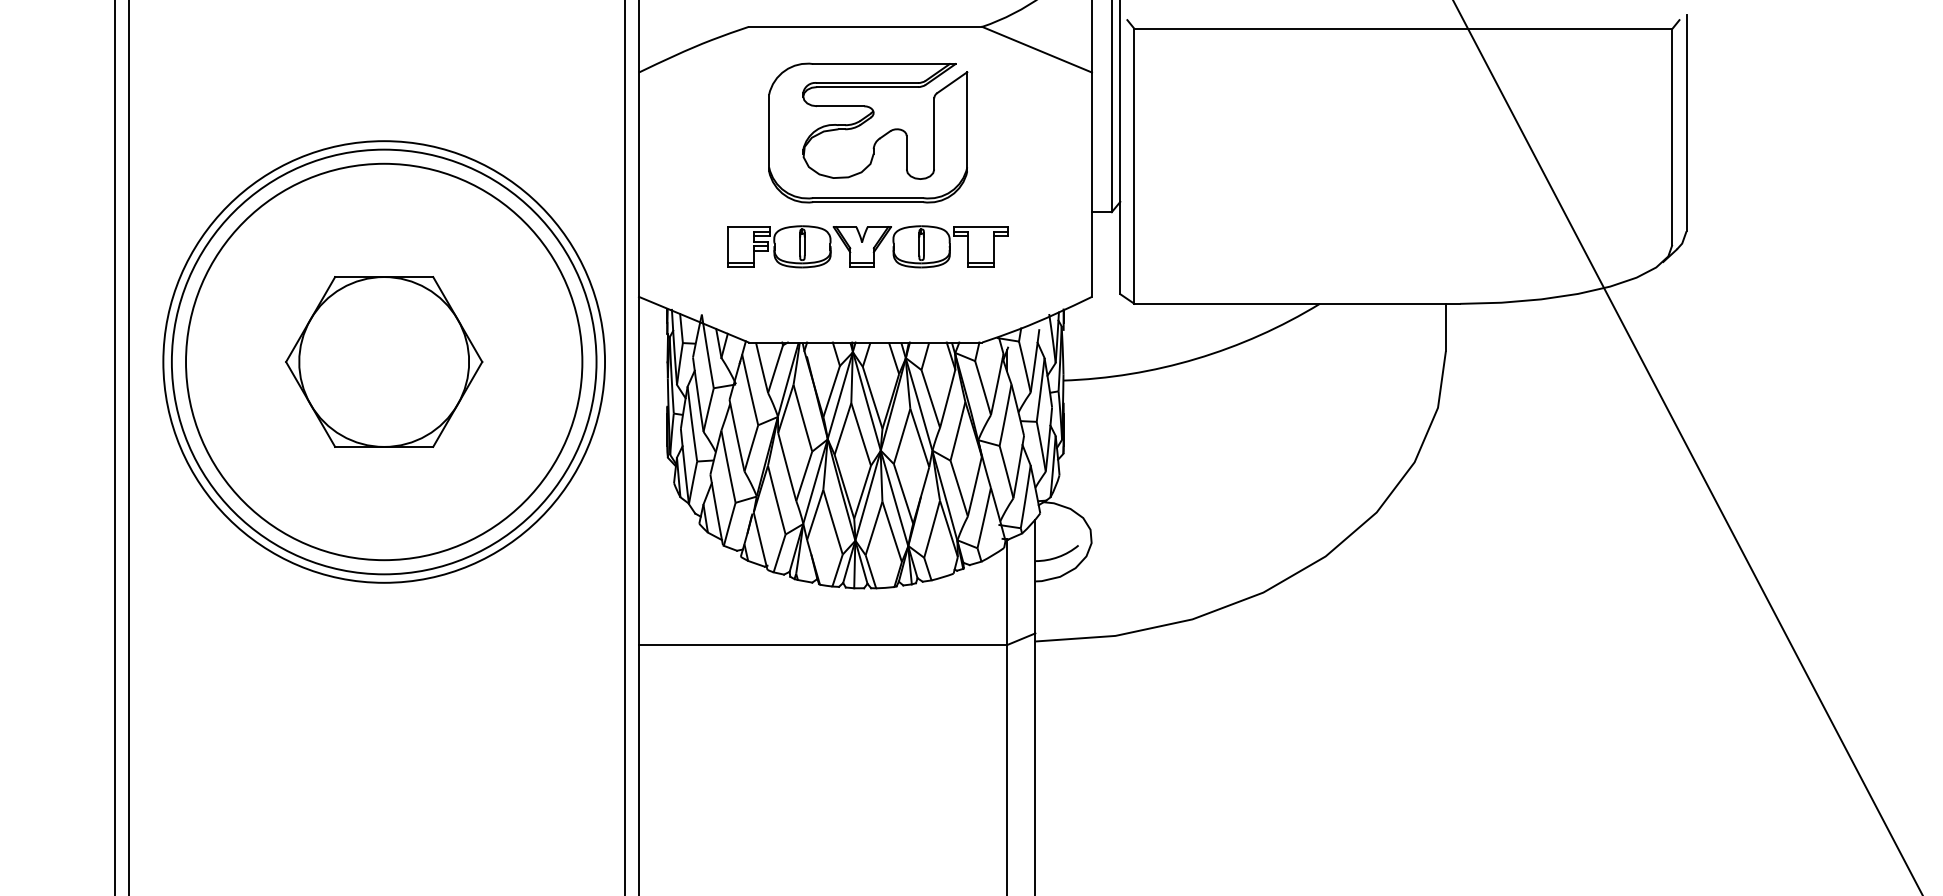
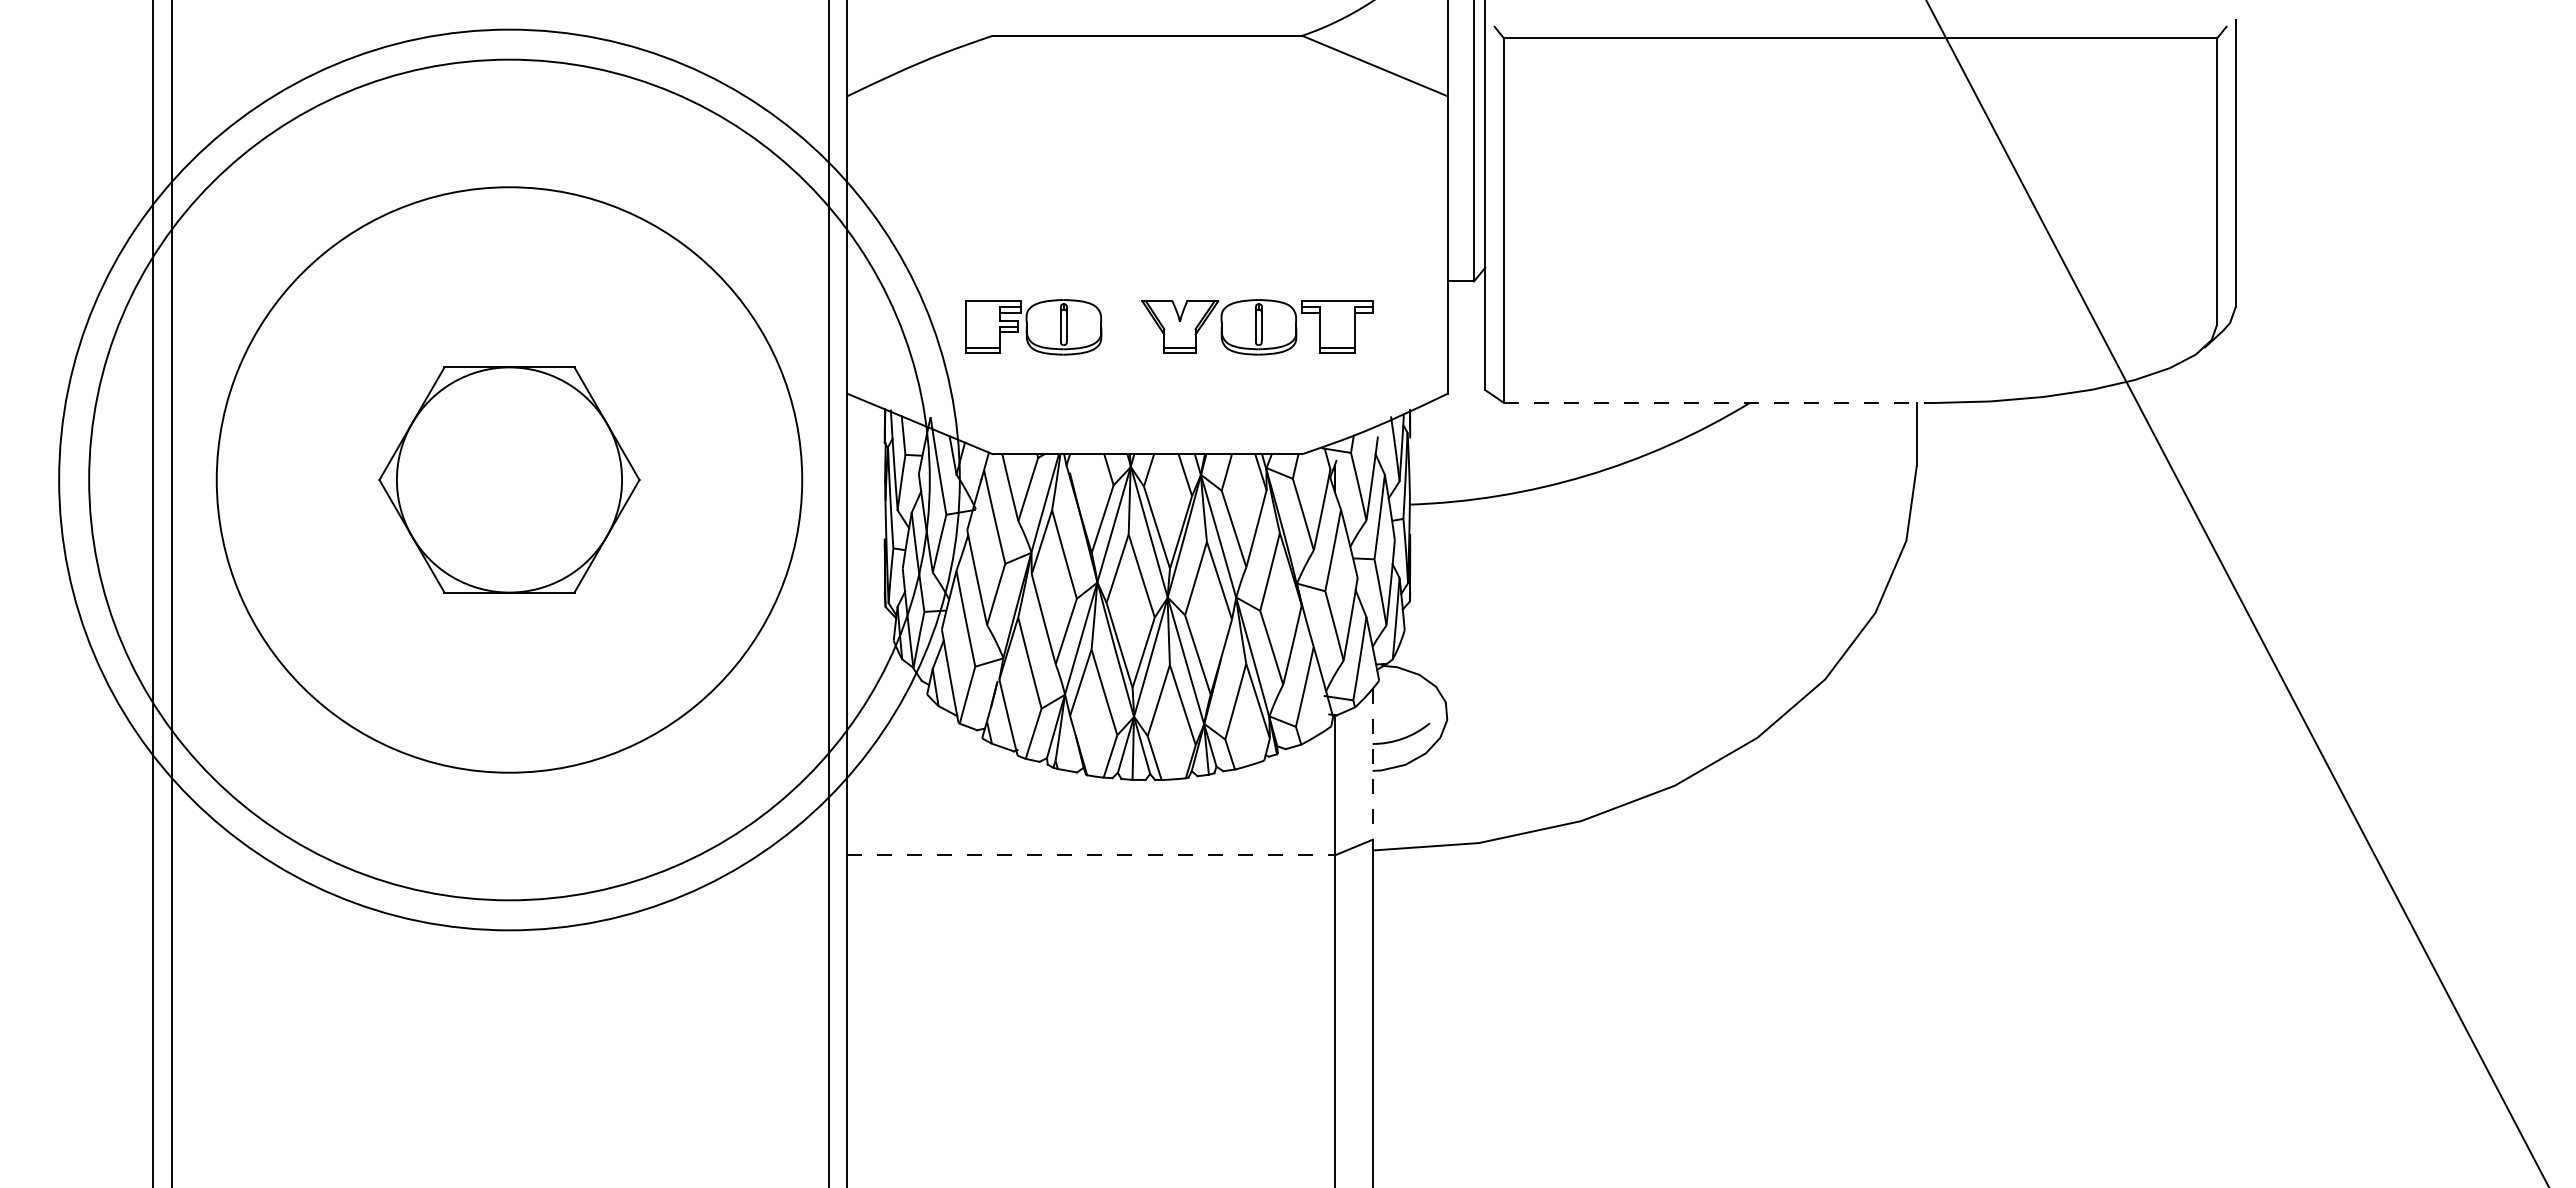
part: (862, 124) -> (1143, 165), removed
part: (920, 246) -> (1257, 327), moved
line: (1297, 303) -> (1719, 402), solid -> dashed
circle: (384, 361) -> (509, 479), size x1.6
circle: (384, 361) -> (509, 479), size x1.6
line: (1035, 576) -> (1372, 764), solid -> dashed
line: (823, 645) -> (1091, 855), solid -> dashed

